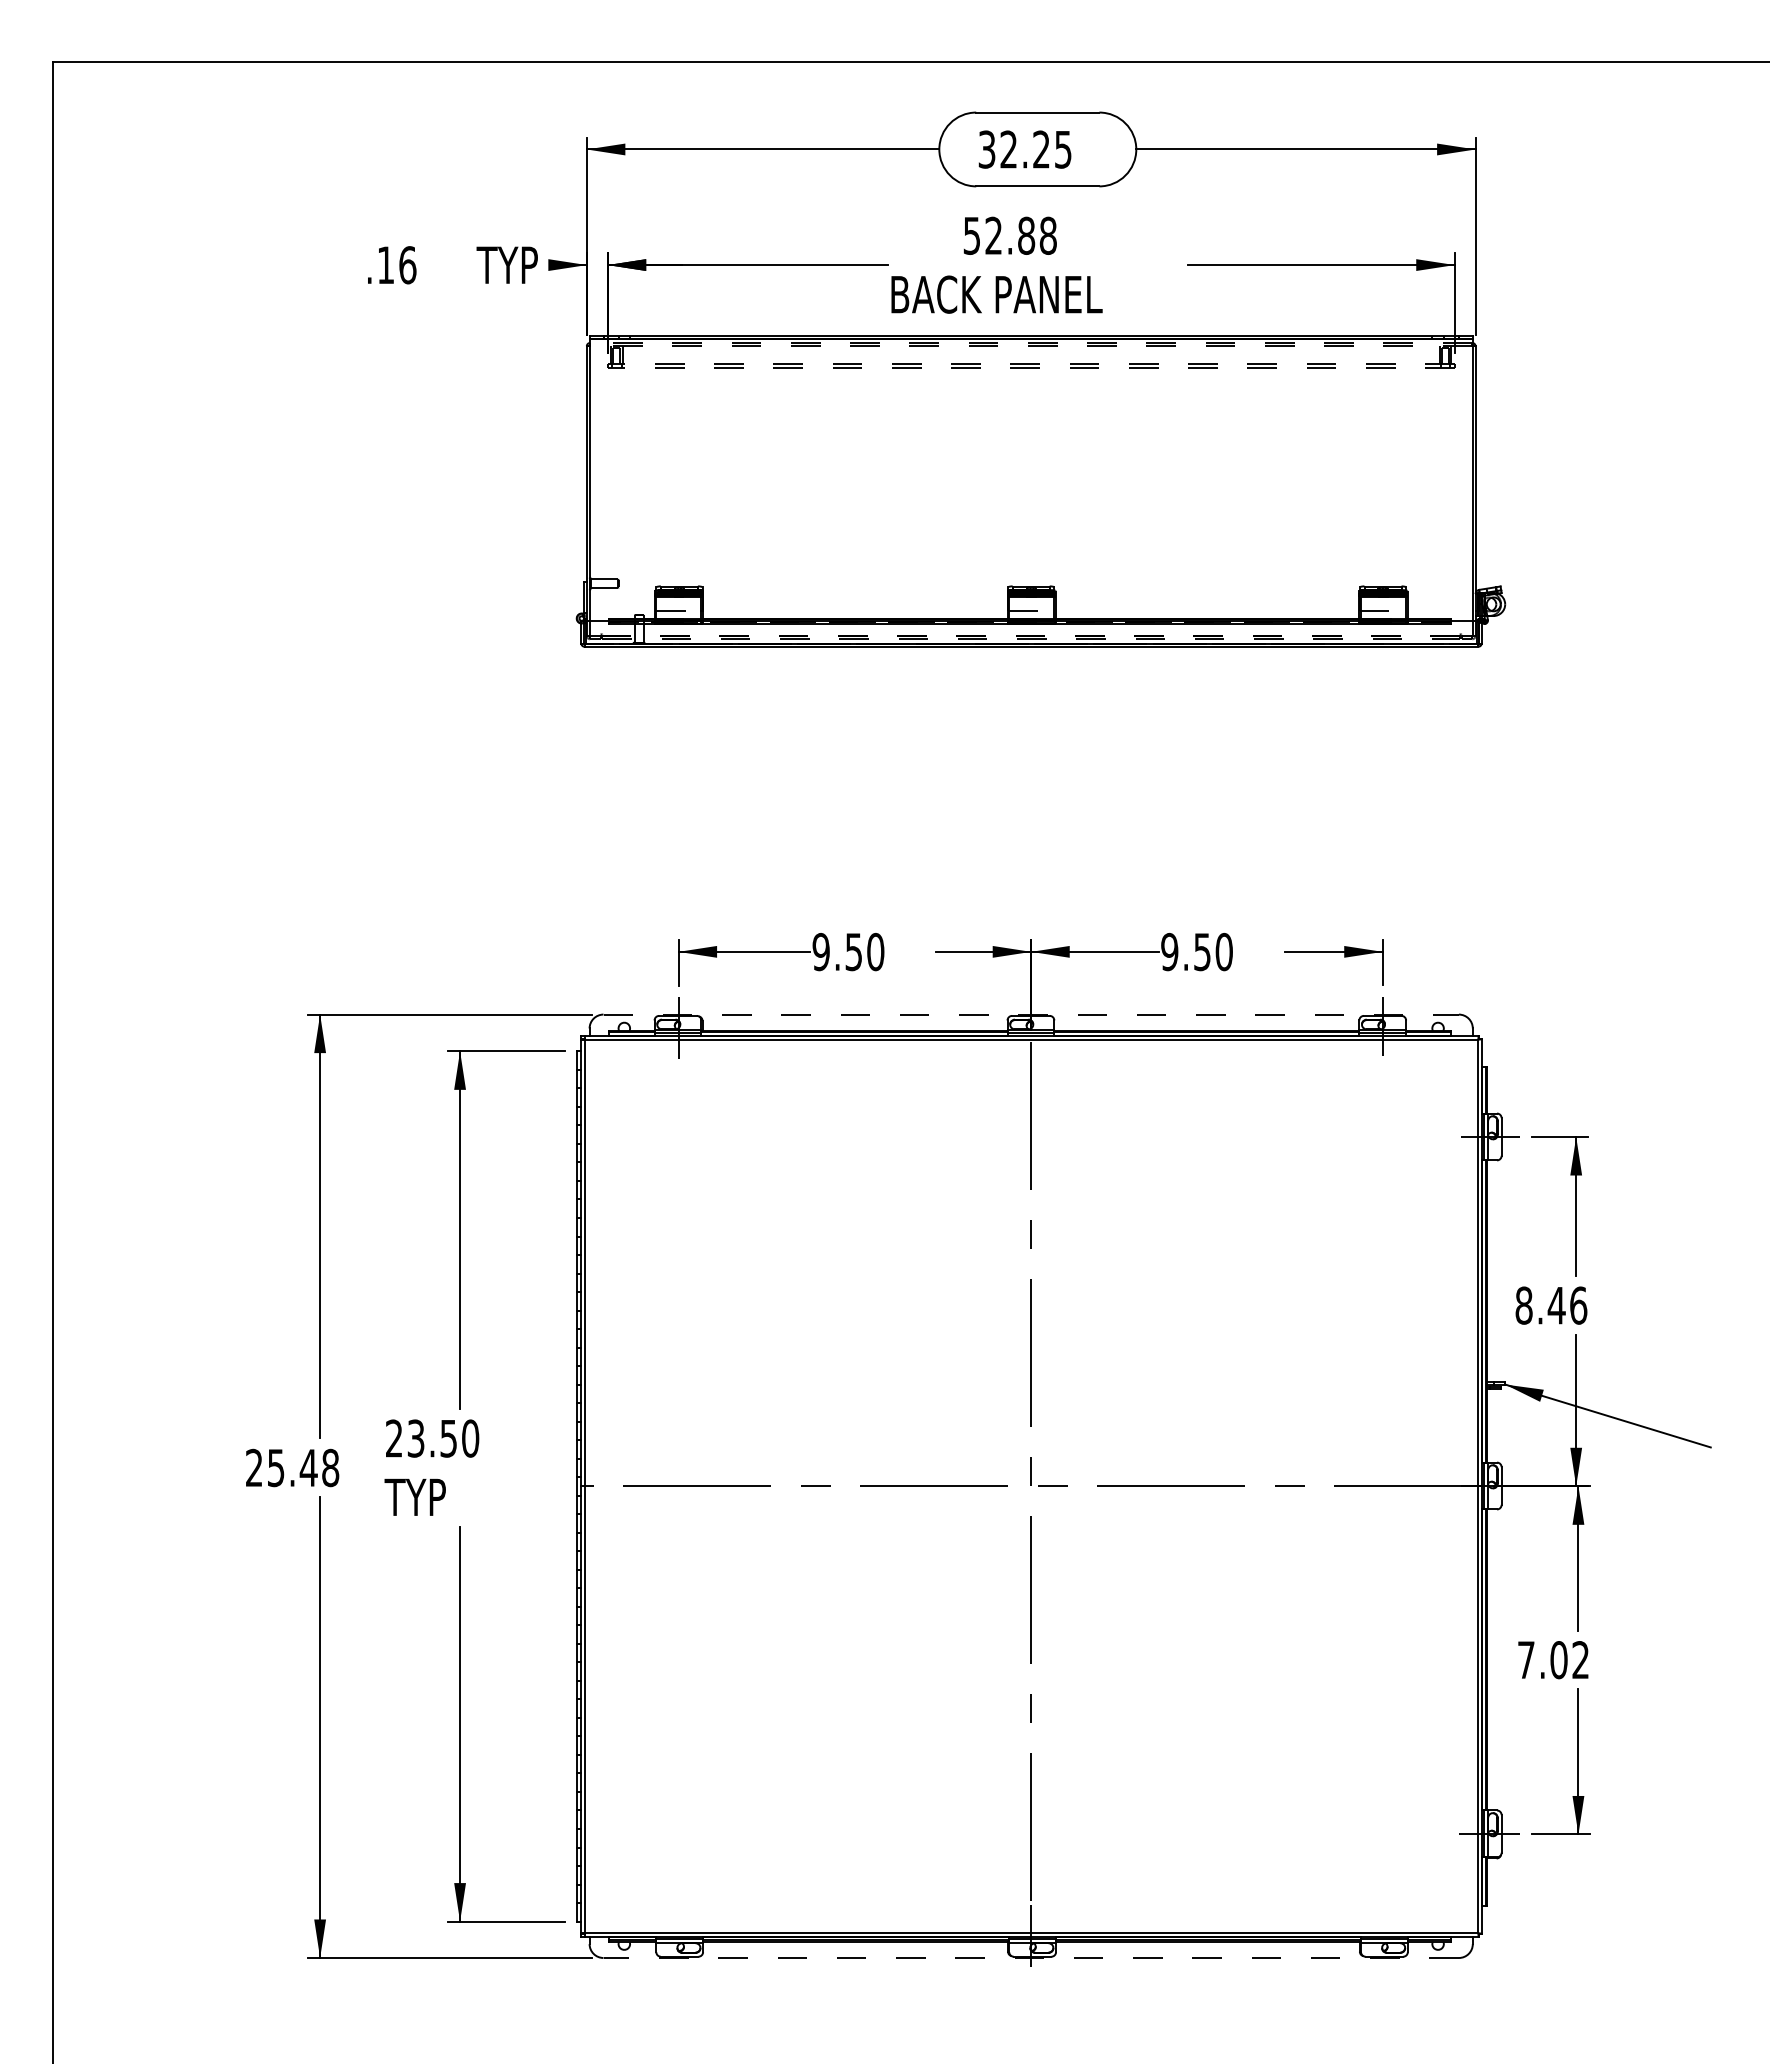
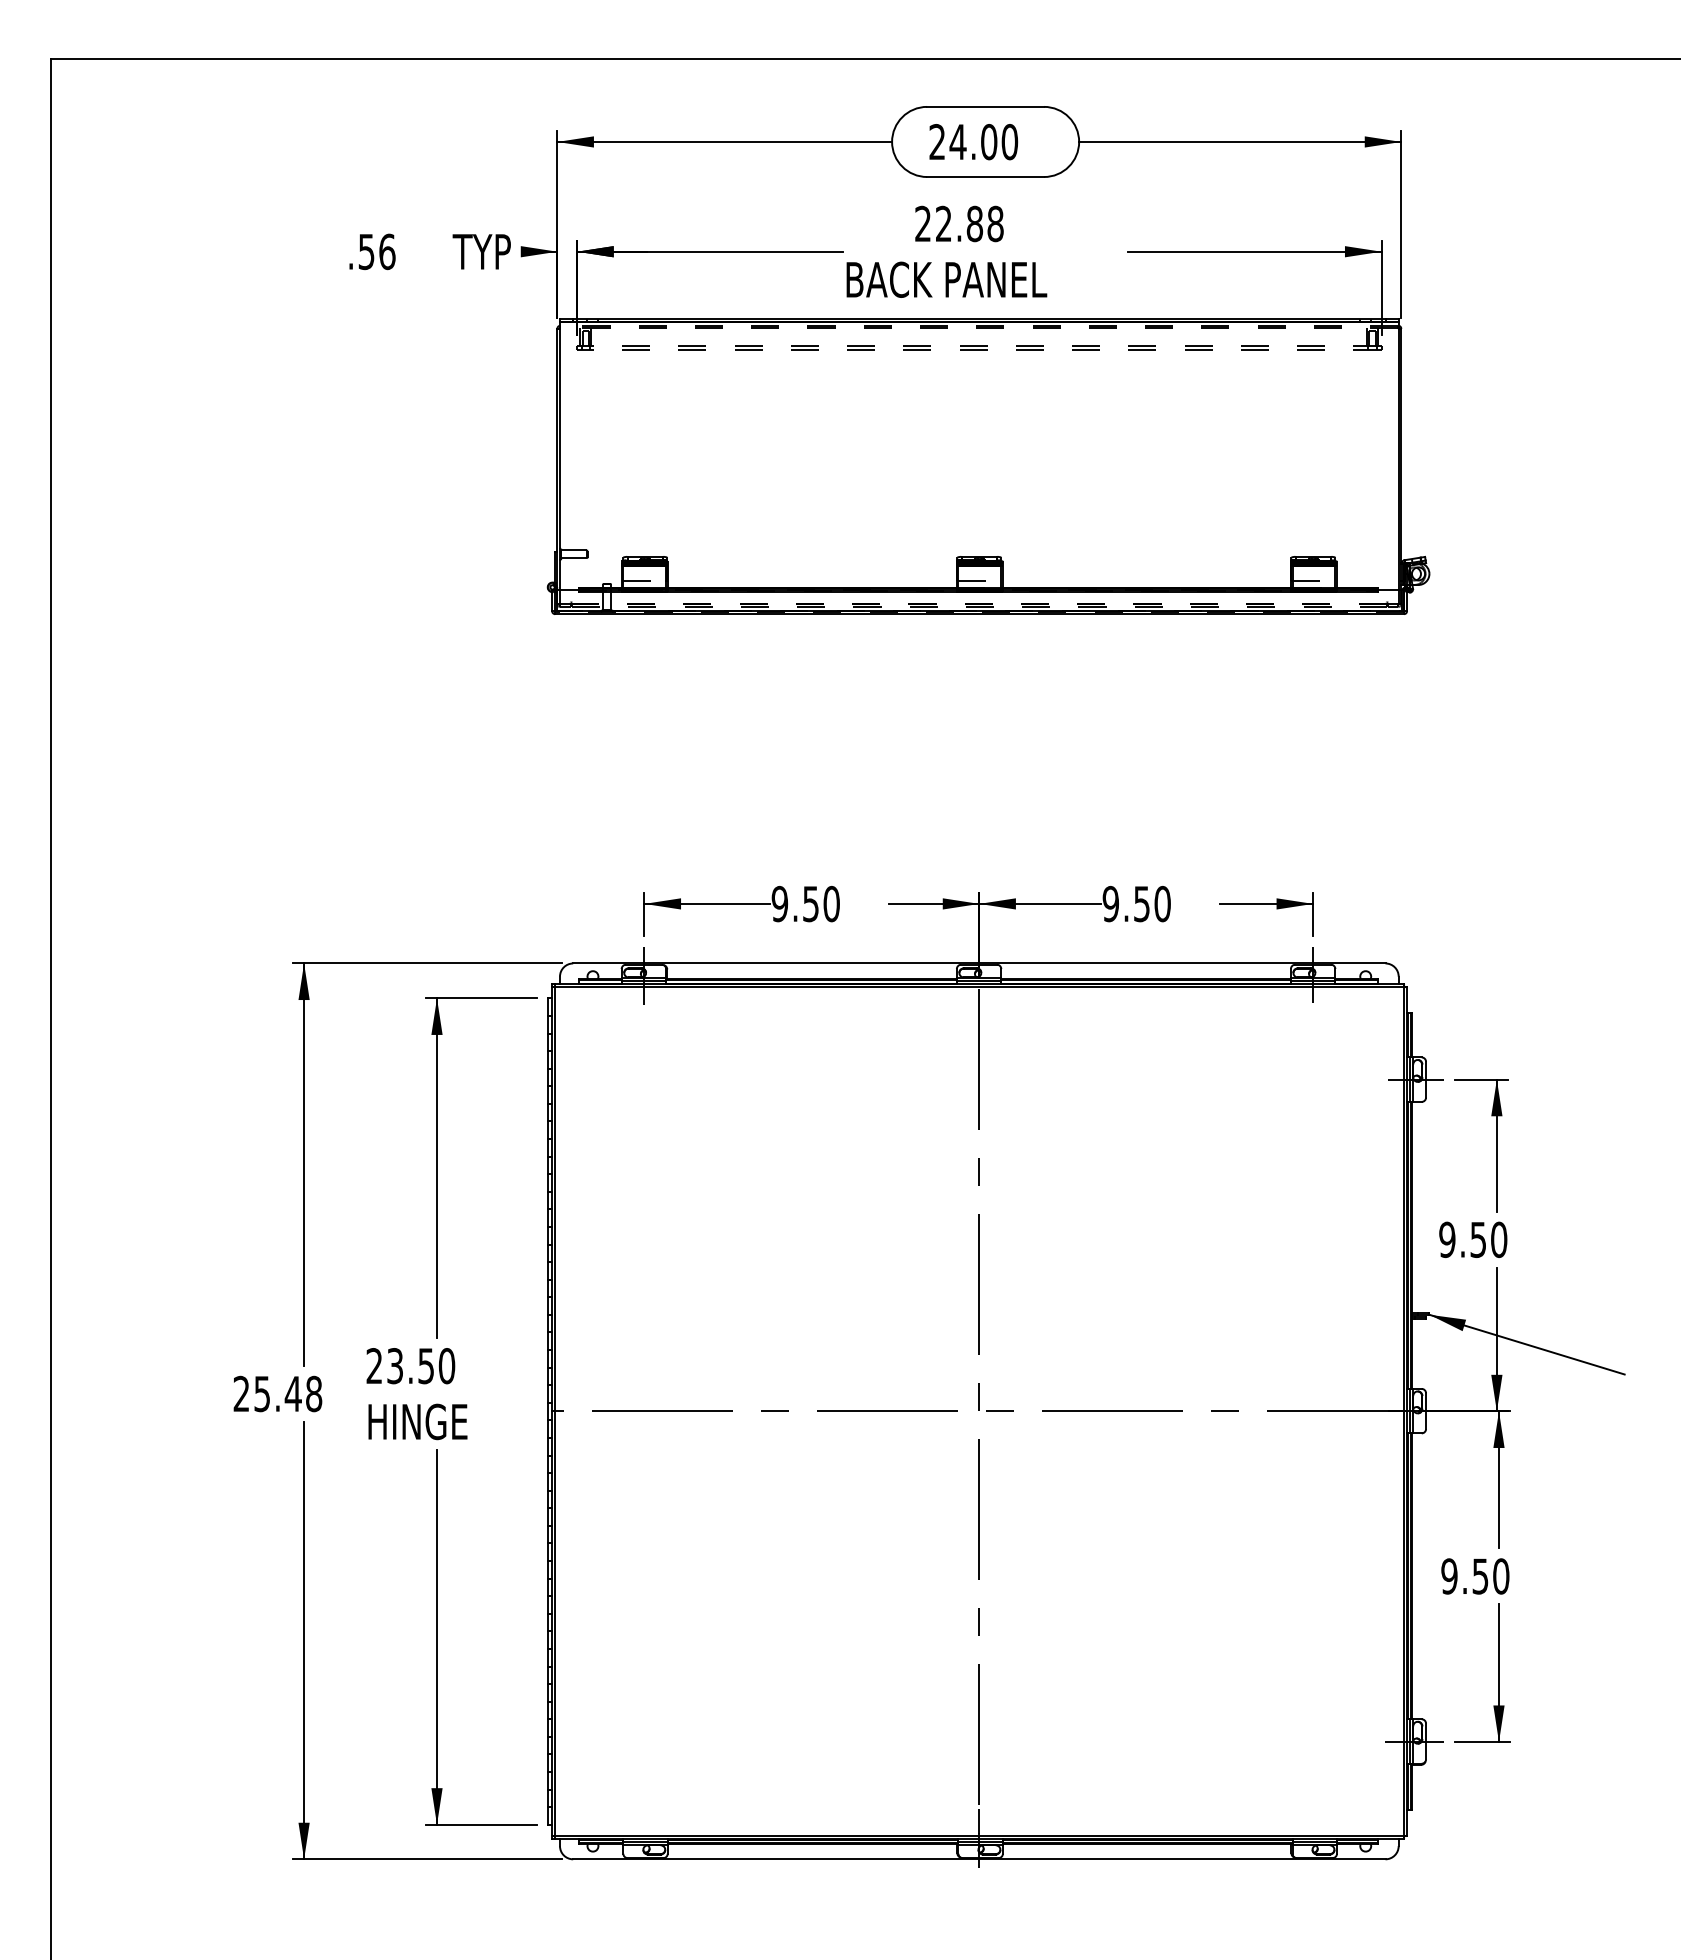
text: (1024, 149) -> (972, 141), 32.25 -> 24.00
text: (971, 235) -> (922, 223), 52.88 -> 22.88
text: (385, 265) -> (366, 252), .16 -> .56
line: (1031, 1014) -> (979, 963), dashed -> solid
text: (1551, 1305) -> (1473, 1239), 8.46 -> 9.50
text: (438, 1497) -> (416, 1422), TYP -> HINGE
text: (1553, 1660) -> (1475, 1576), 7.02 -> 9.50
line: (1031, 1958) -> (979, 1859), dashed -> solid

